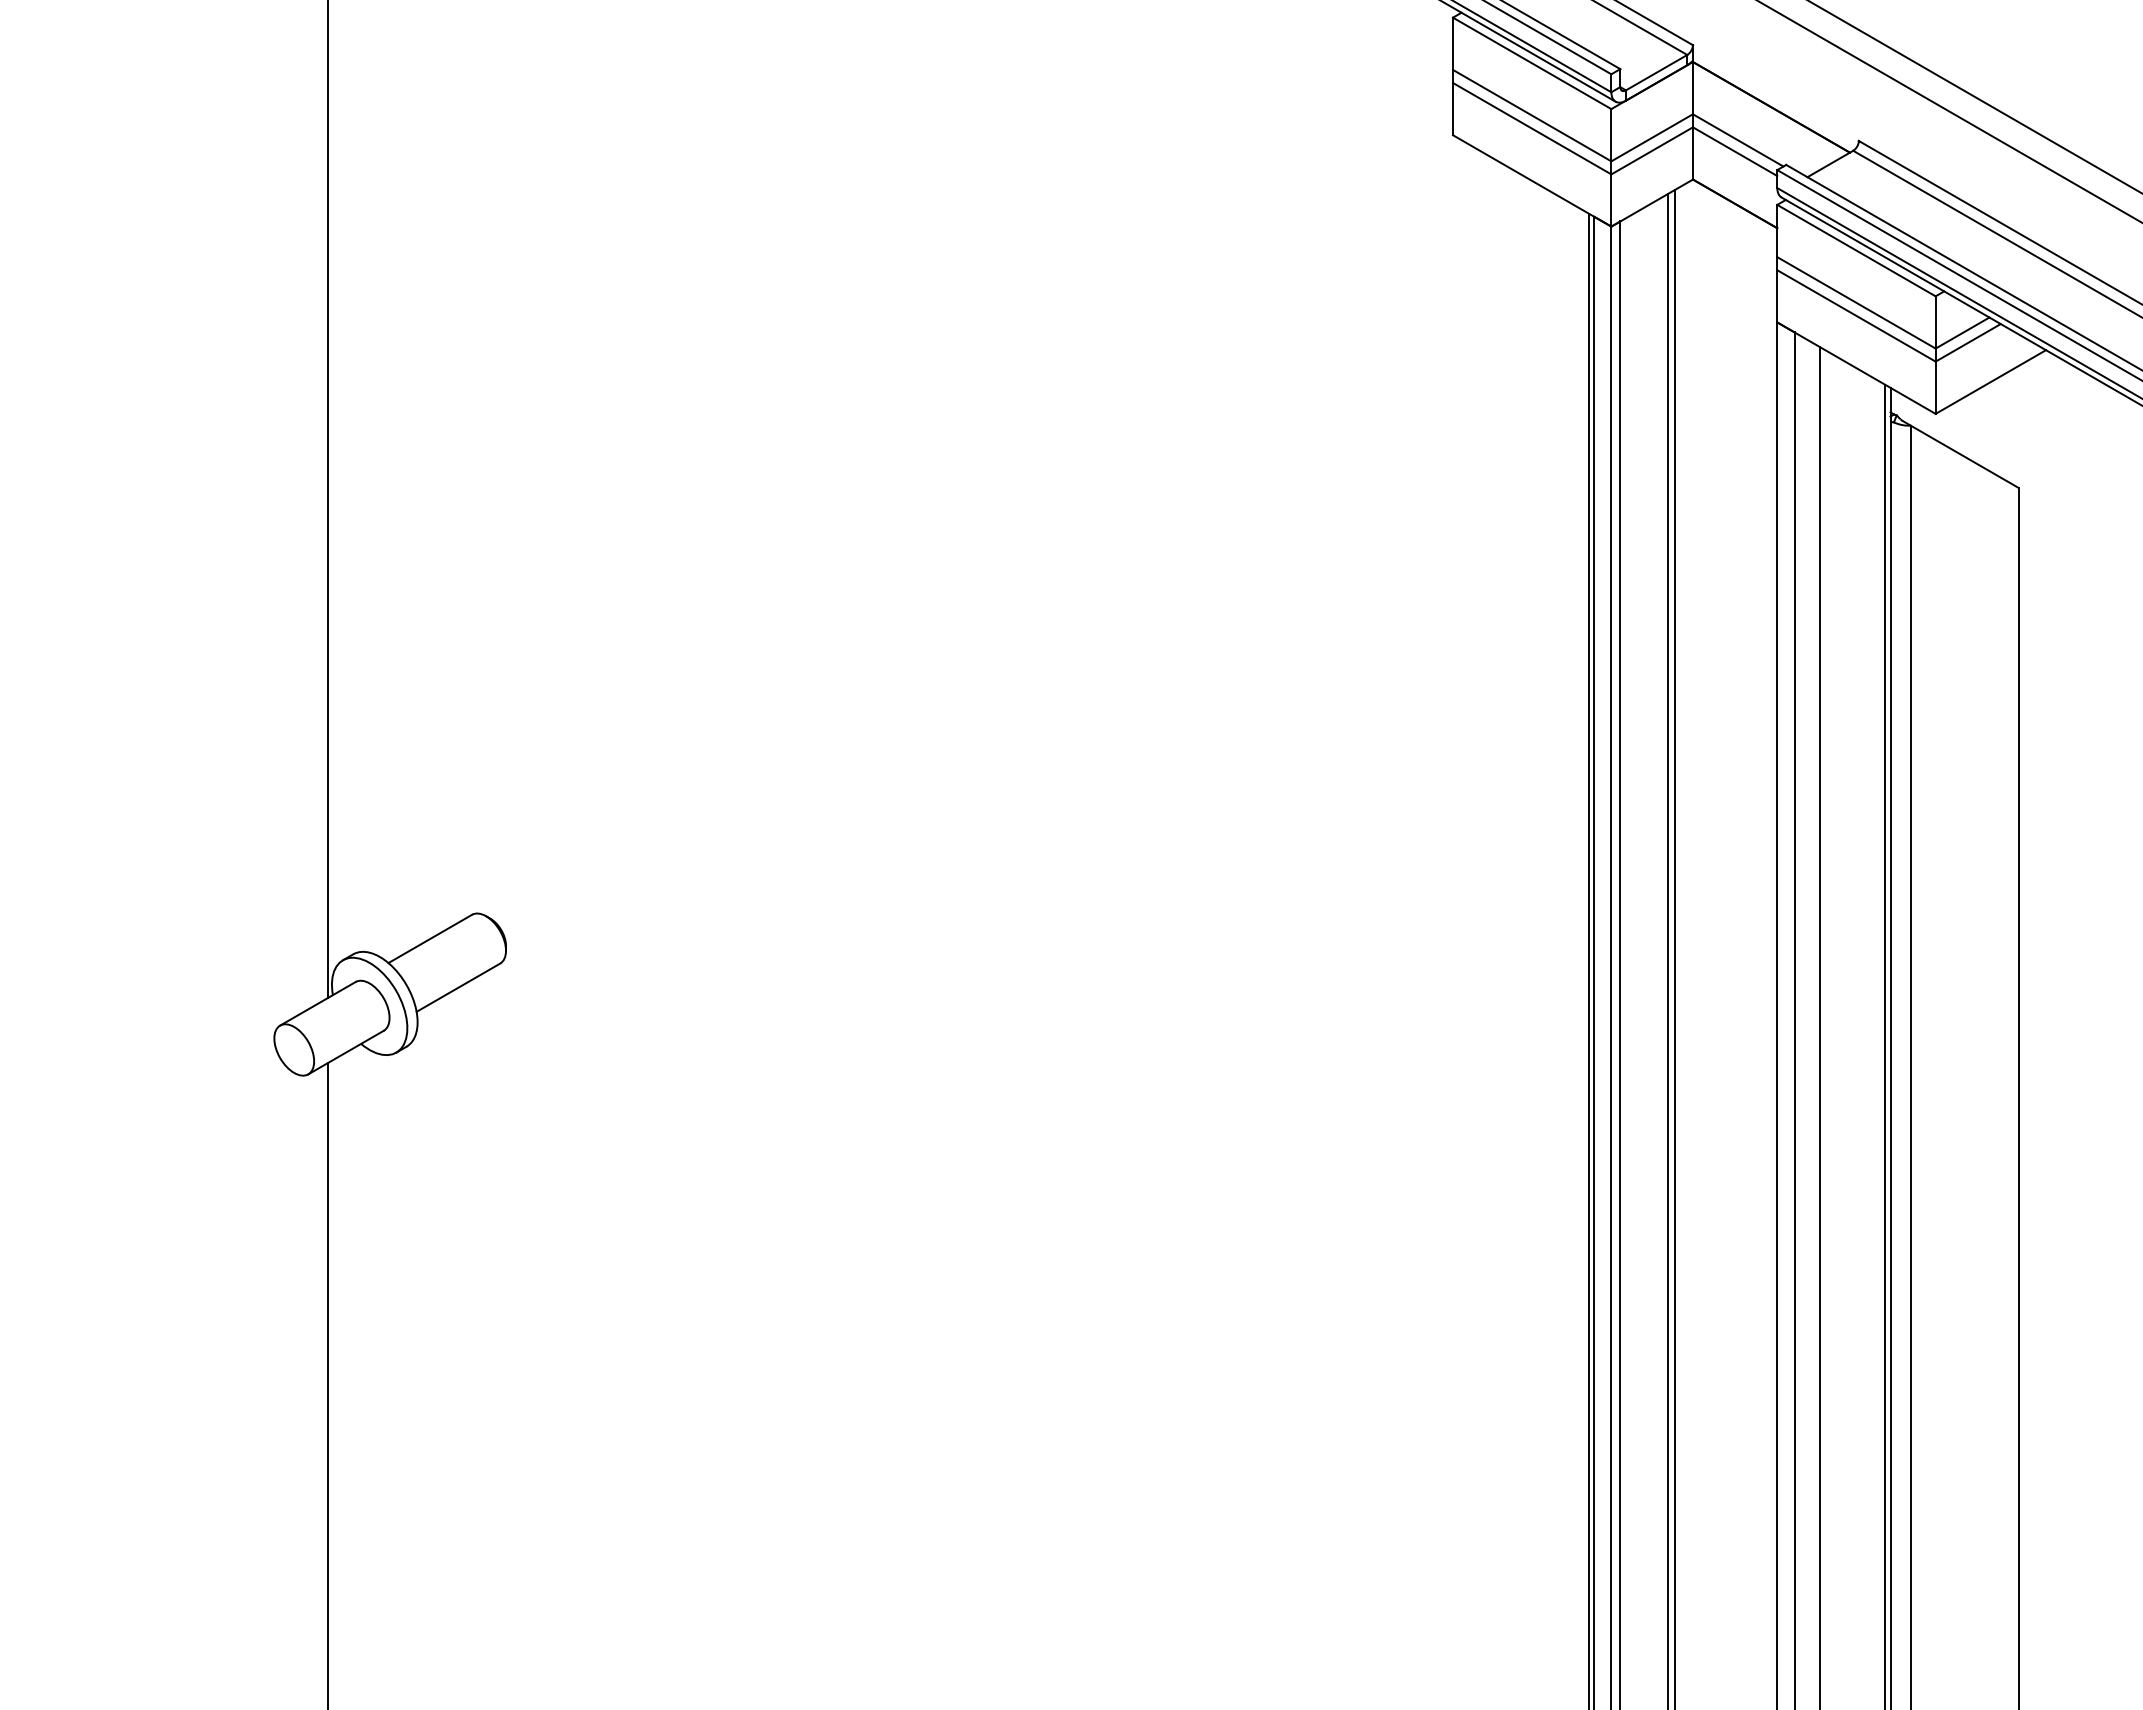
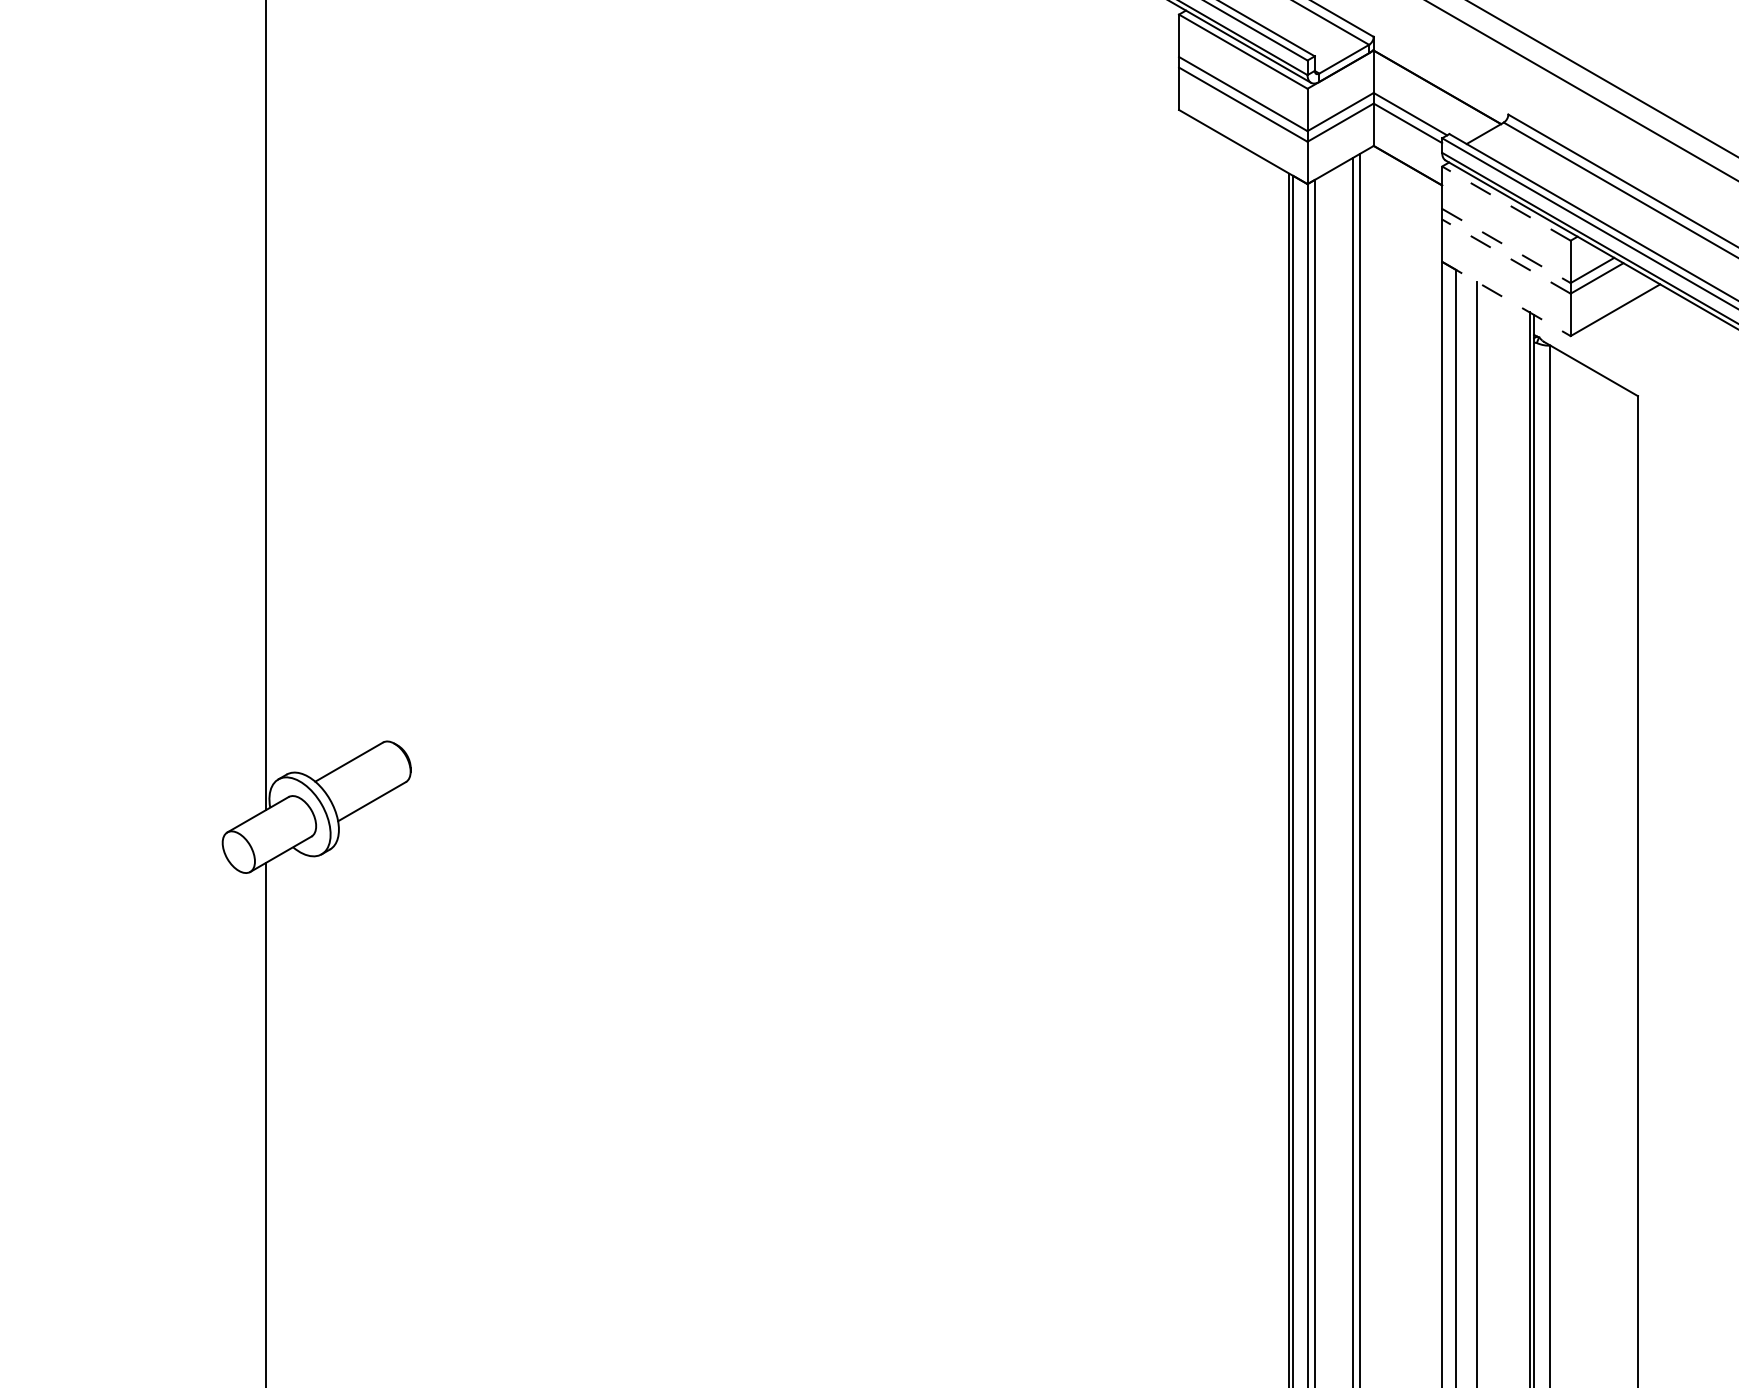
line: (1856, 250) -> (1506, 203), solid -> dashed
line: (1856, 303) -> (1506, 246), solid -> dashed
line: (1856, 315) -> (1506, 256), solid -> dashed
line: (1856, 368) -> (1506, 299), solid -> dashed

